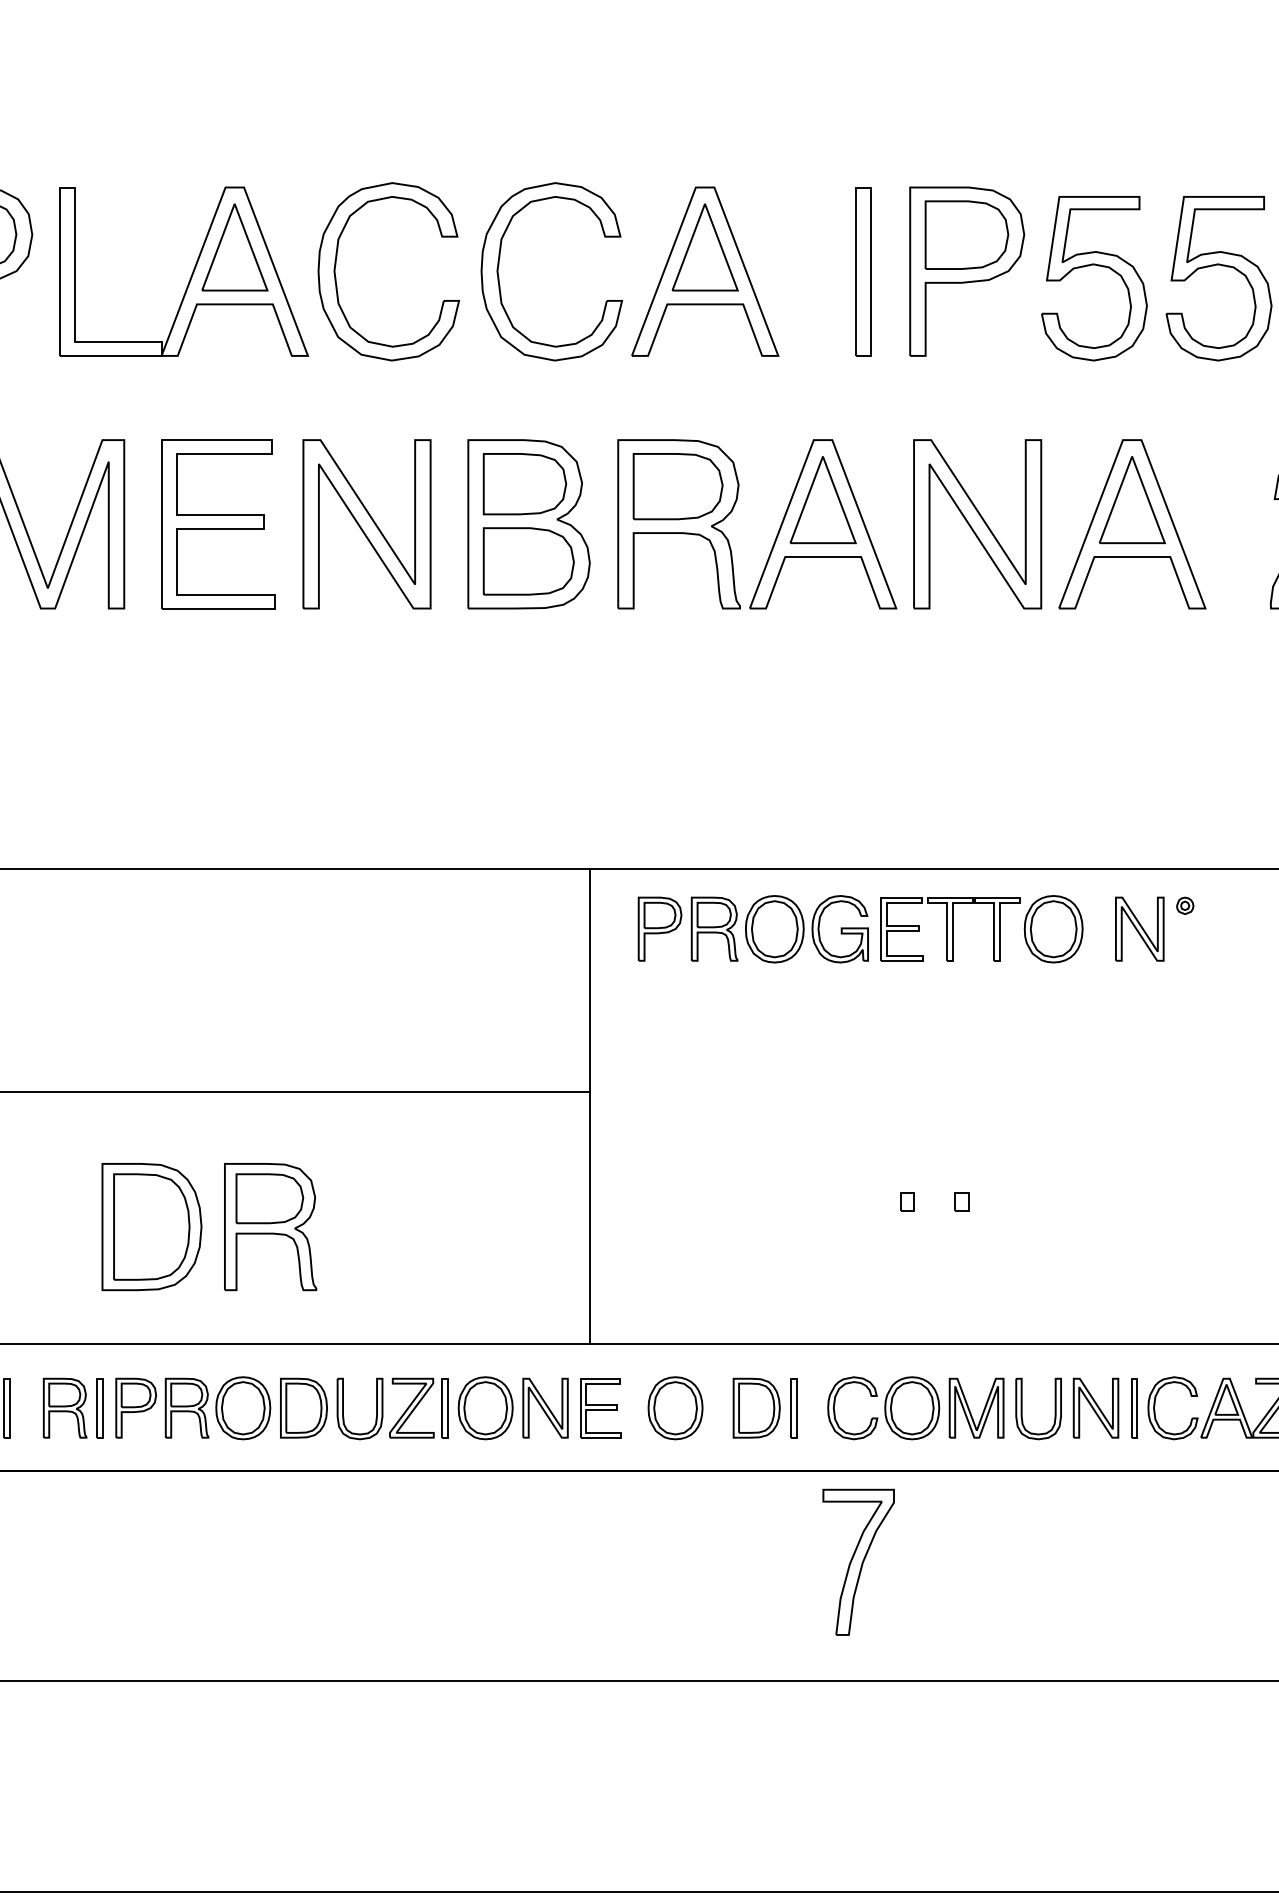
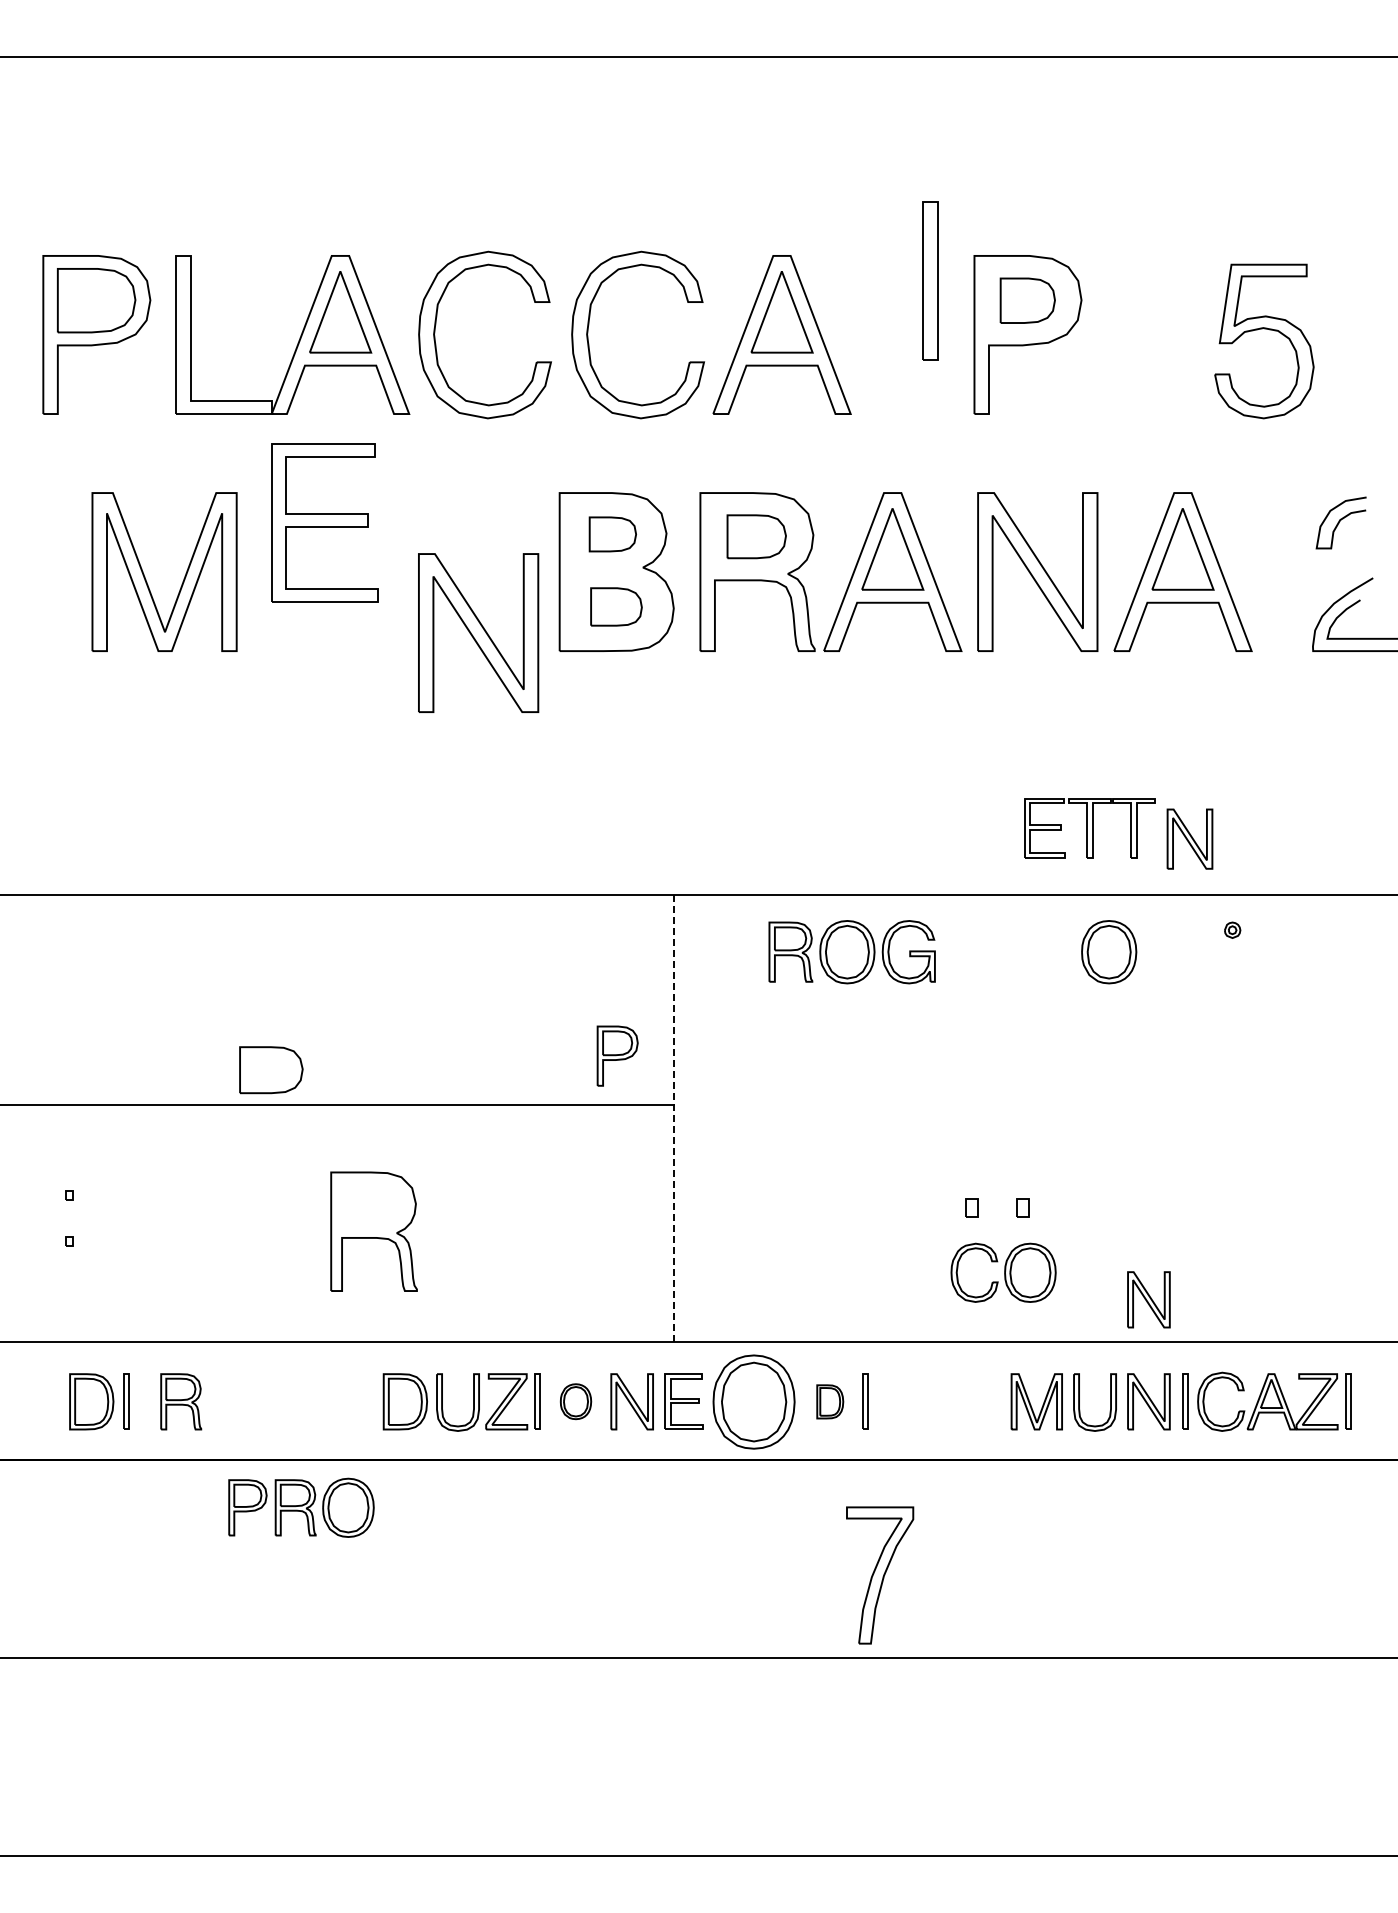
part: (966, 234) -> (1027, 300), size x0.7
part: (1094, 265) -> (1147, 329), removed
part: (863, 271) -> (930, 280), moved
part: (524, 484) -> (612, 534), size x0.6
part: (677, 486) -> (756, 536), size x0.7
part: (217, 523) -> (324, 522), moved
part: (366, 523) -> (478, 632), moved
part: (528, 560) -> (616, 606), size x0.6
part: (659, 928) -> (617, 1055), moved
part: (1139, 928) -> (1189, 838), moved
part: (949, 929) -> (1089, 828), moved
line: (589, 1106) -> (673, 1118), solid -> dashed
part: (269, 1199) -> (271, 1070), moved
part: (151, 1226) -> (262, 1231), removed
part: (1095, 1299) -> (1148, 1299), added
part: (99, 1407) -> (213, 1401), removed
part: (193, 1407) -> (301, 1507), moved
part: (485, 1407) -> (575, 1401), size x0.6
part: (675, 1407) -> (754, 1401), size x1.6
part: (755, 1407) -> (829, 1401), size x0.6
part: (883, 1407) -> (1003, 1272), moved
part: (859, 1562) -> (880, 1575), moved

